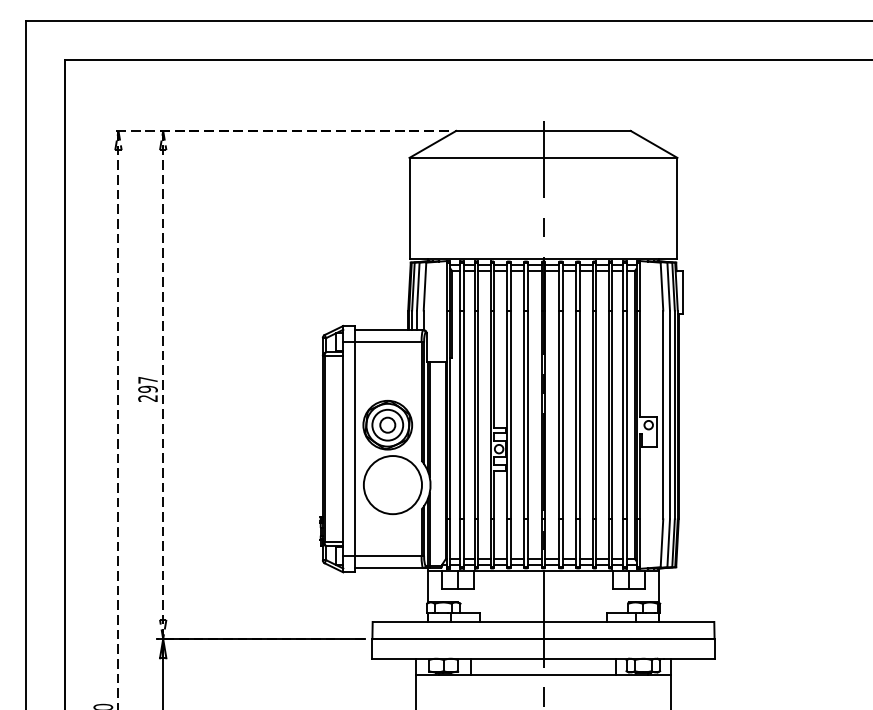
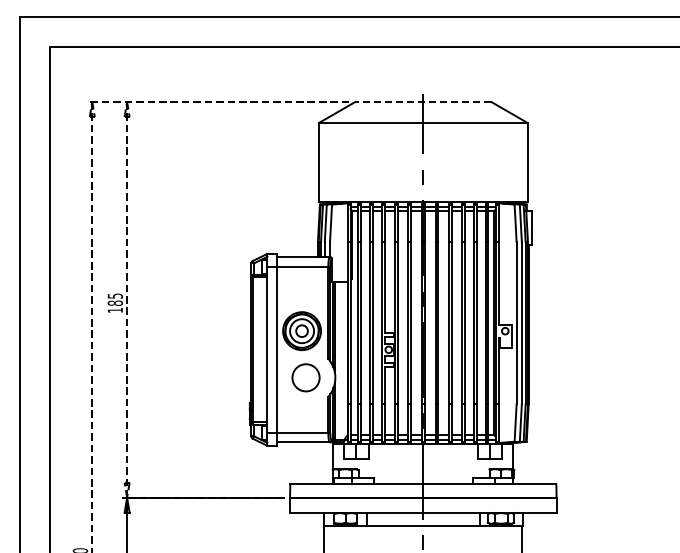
line: (543, 130) -> (423, 101), solid -> dashed
text: (146, 389) -> (114, 303), 297 -> 185
circle: (392, 484) -> (305, 377), size x0.6

